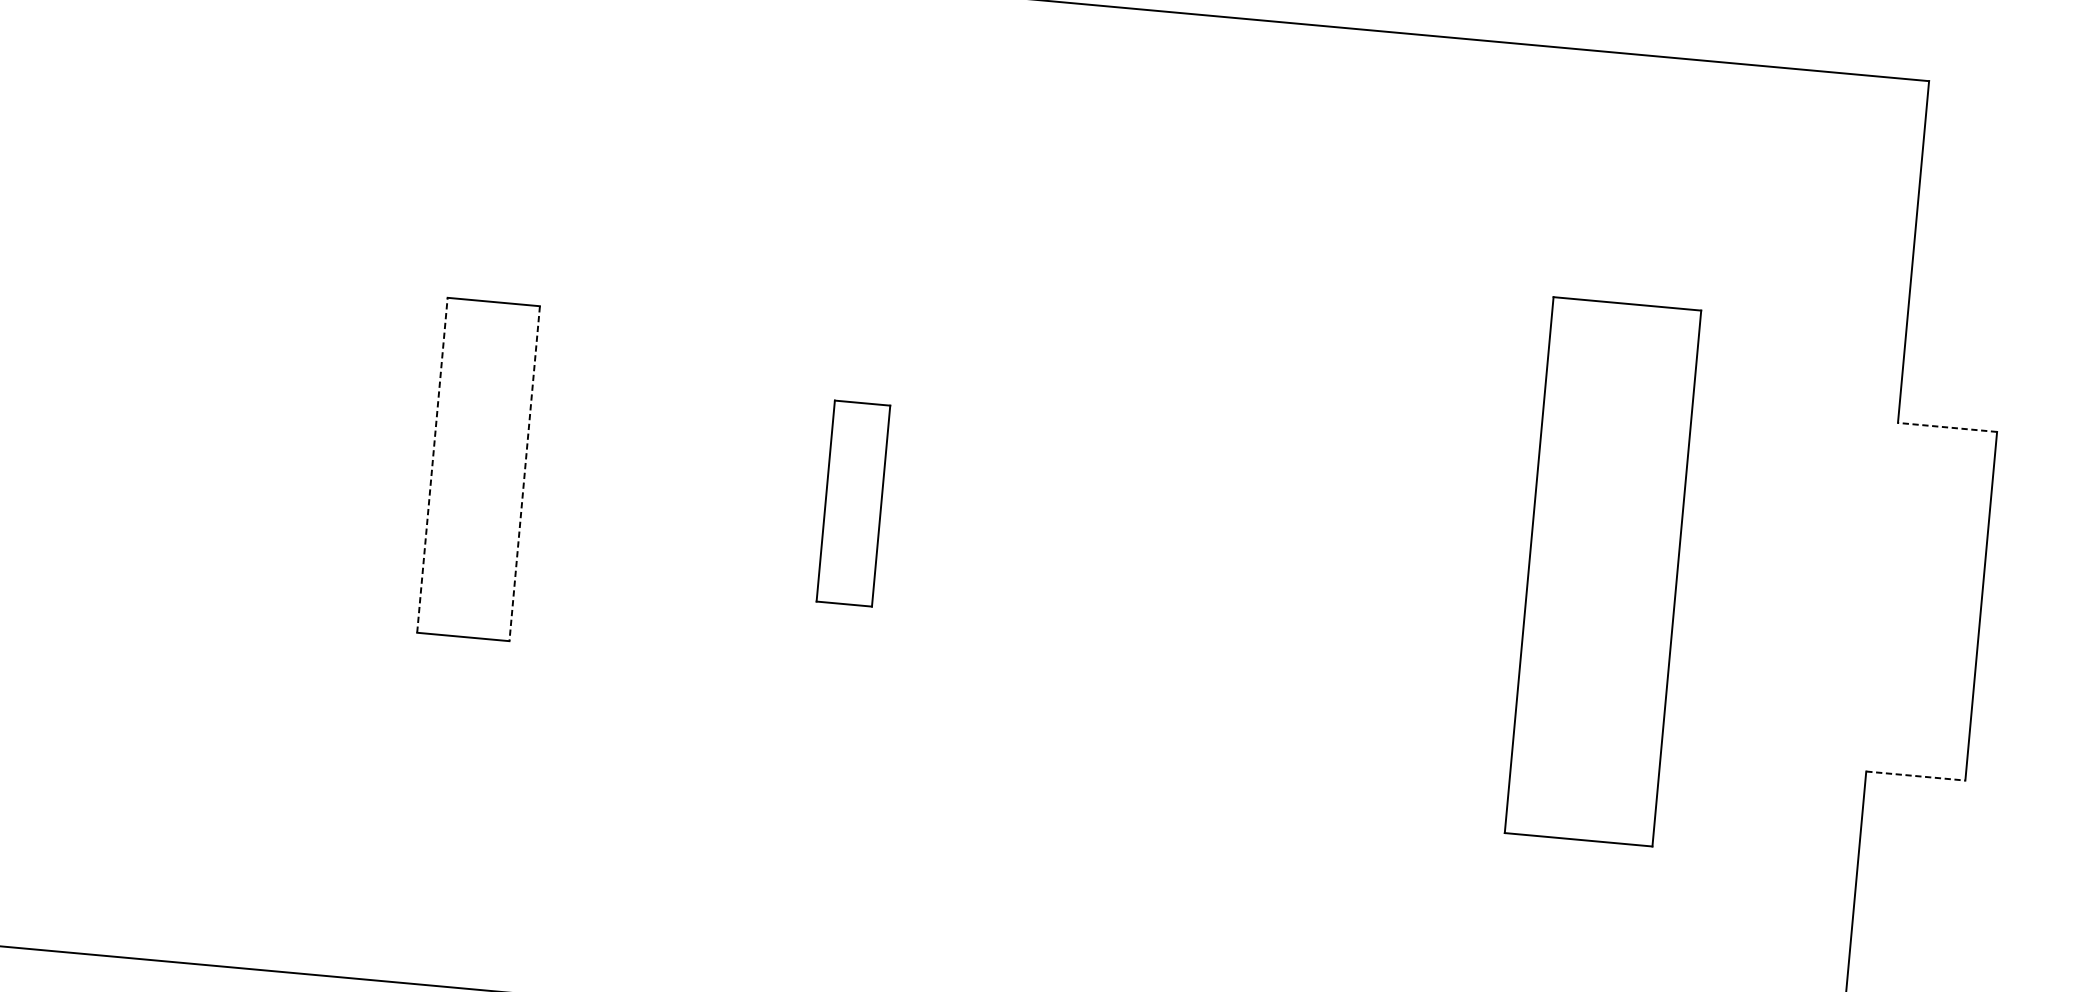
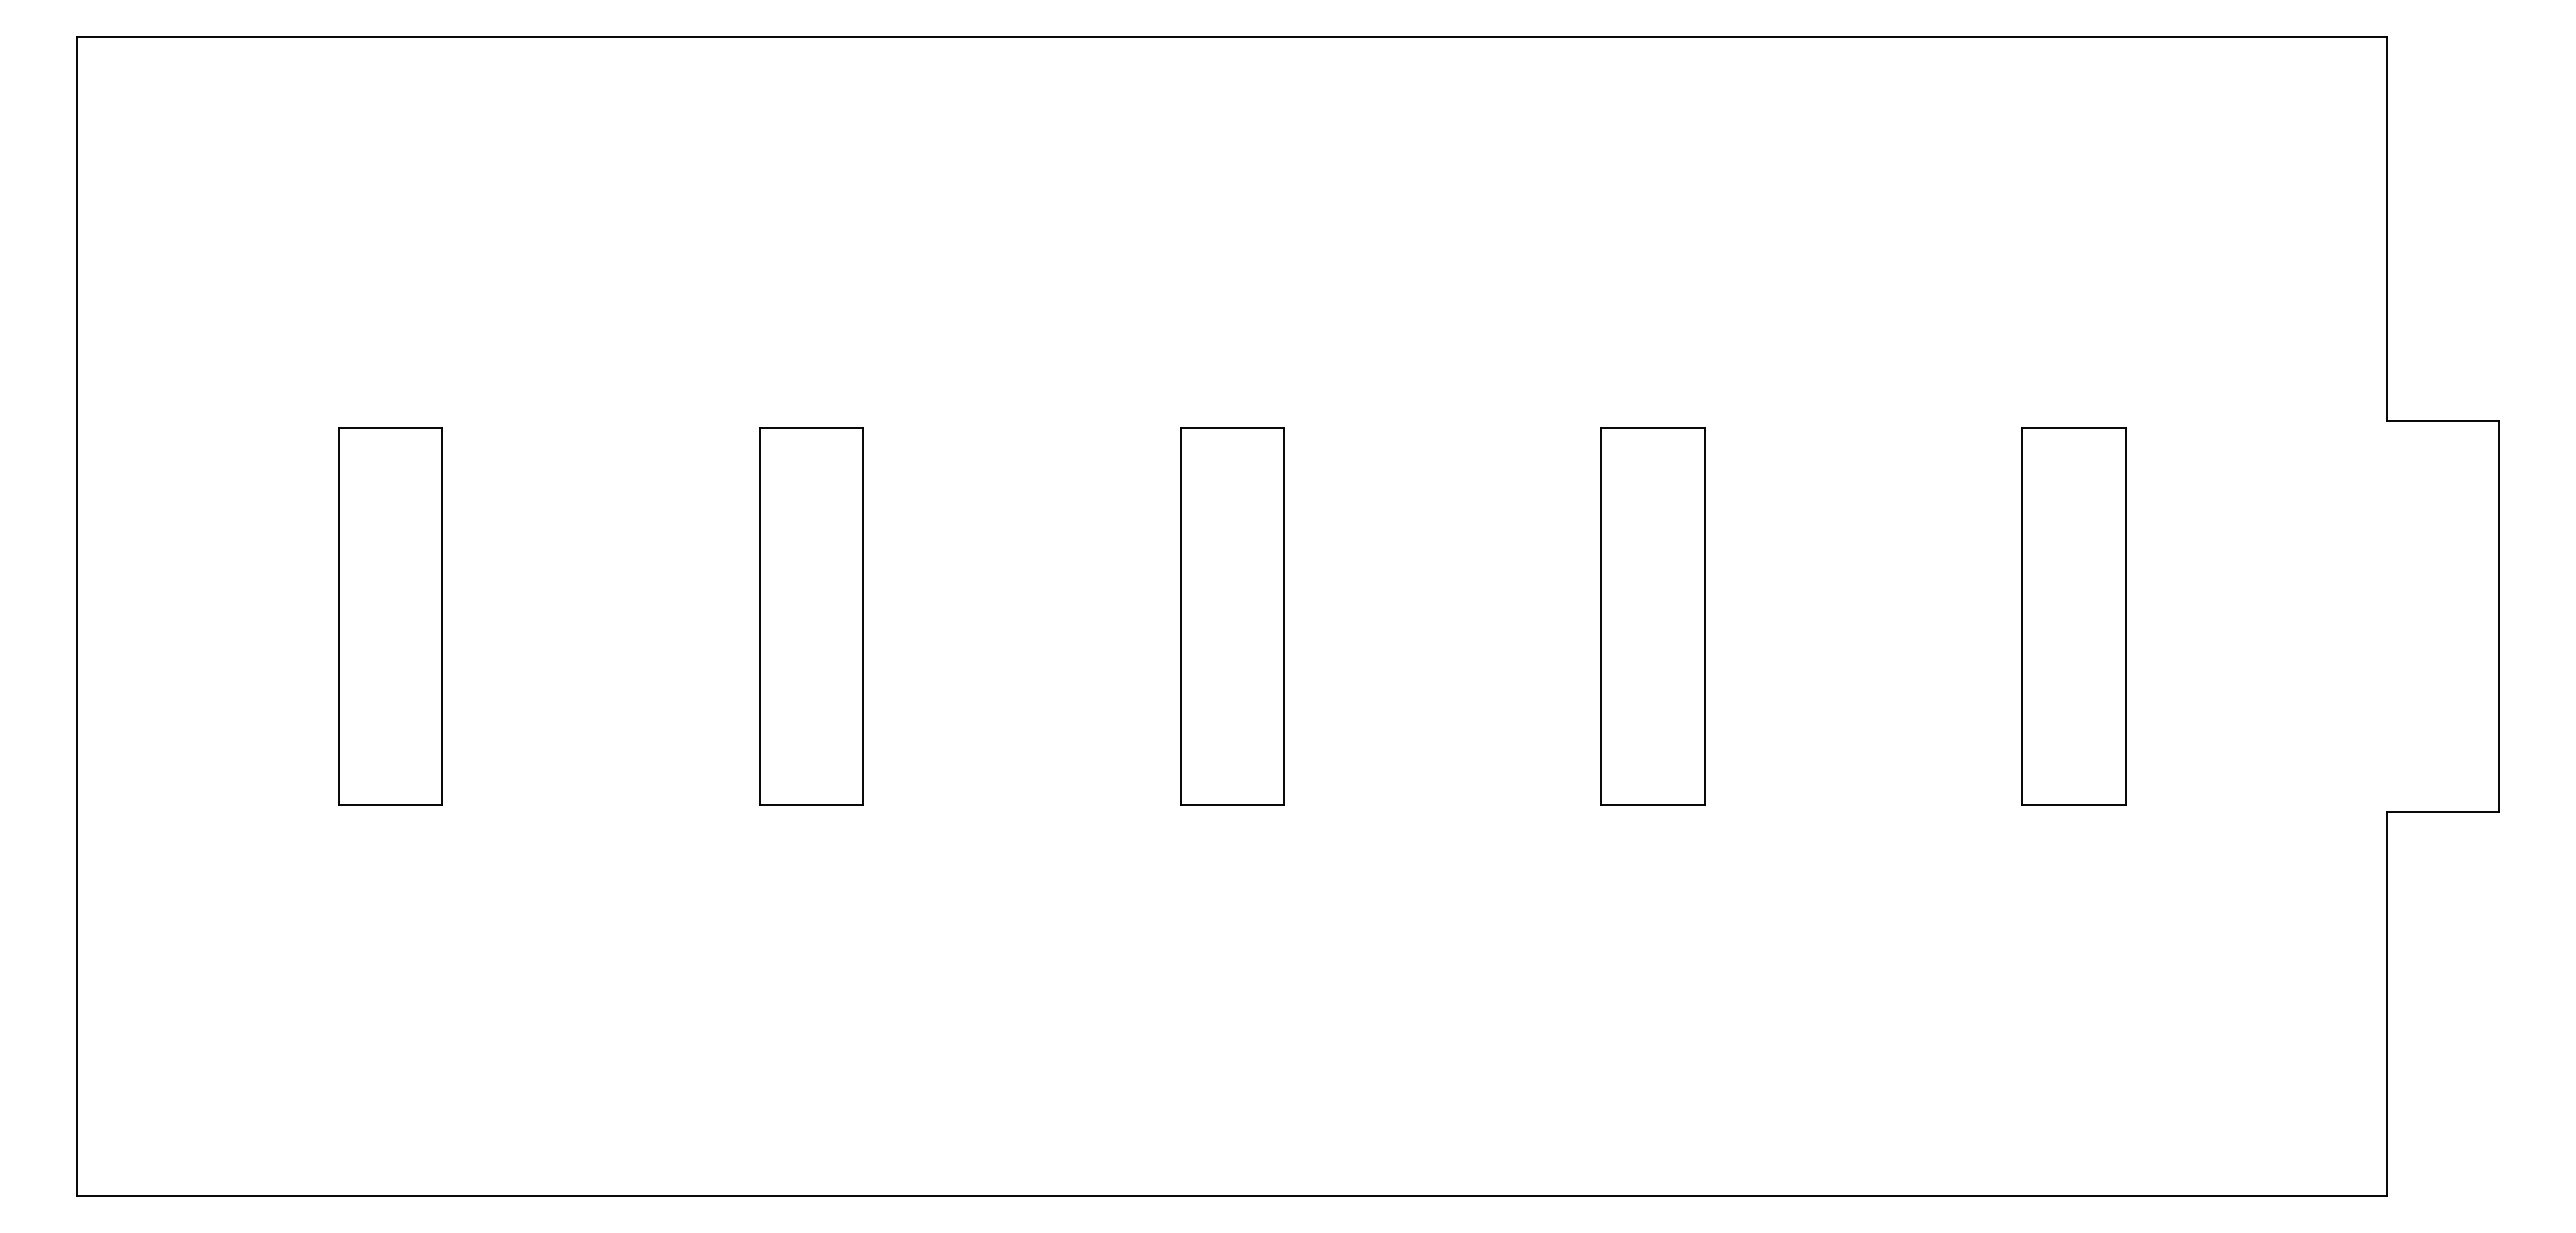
line: (1947, 427) -> (2443, 420), dashed -> solid
part: (103, 435) -> (390, 616), added
line: (432, 465) -> (759, 616), dashed -> solid
line: (524, 473) -> (863, 616), dashed -> solid
part: (853, 503) -> (1232, 616), size x1.67
part: (1227, 537) -> (1652, 616), added
part: (1602, 571) -> (2073, 616), size x0.62
line: (1916, 776) -> (2443, 812), dashed -> solid

